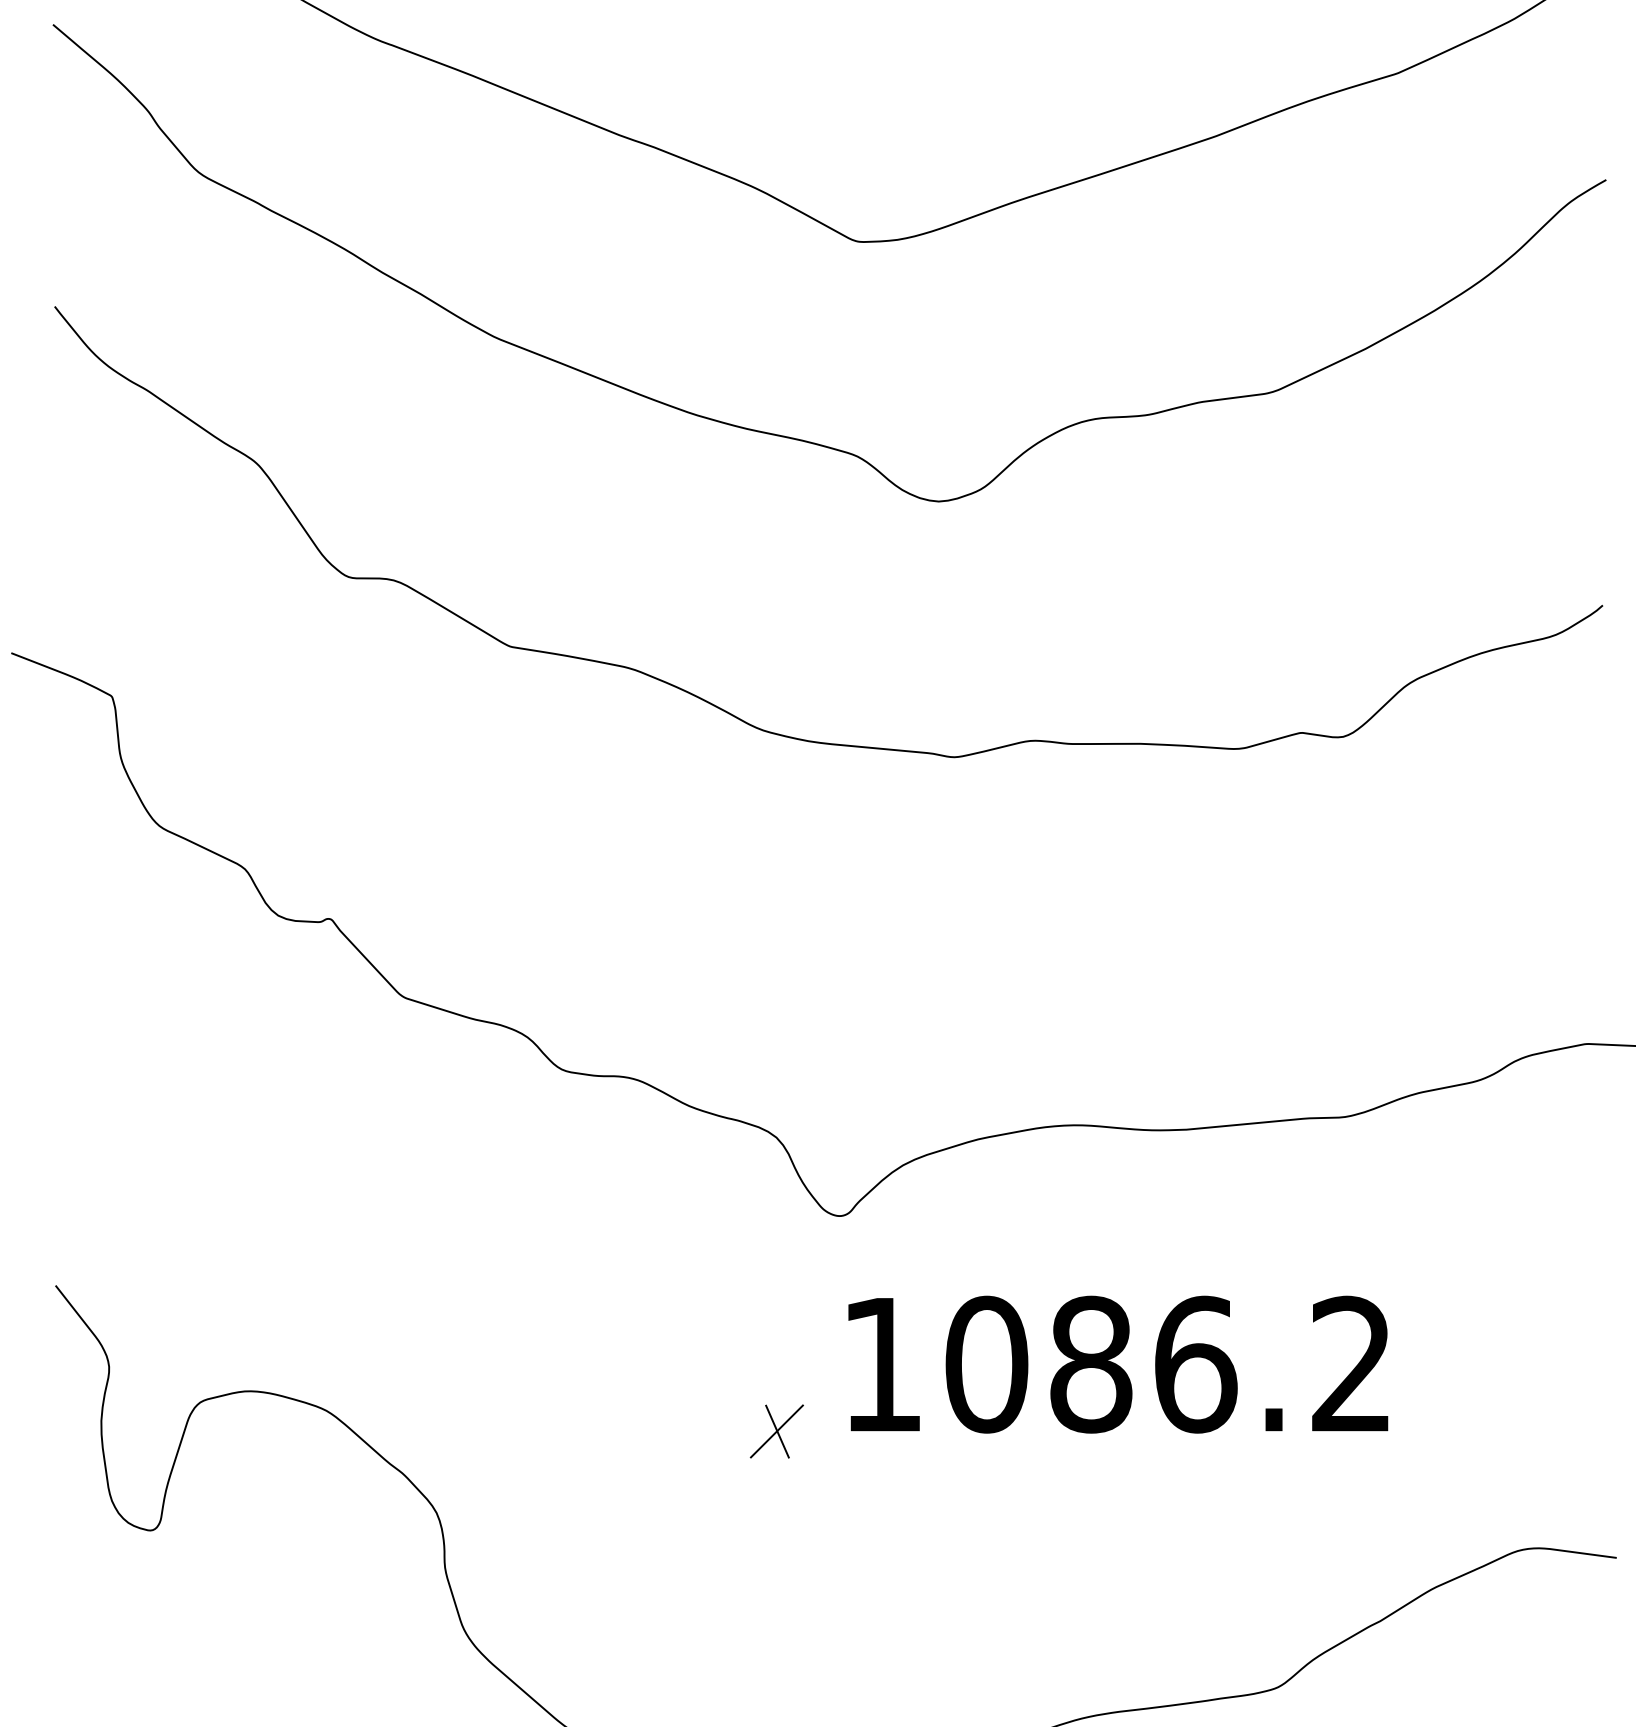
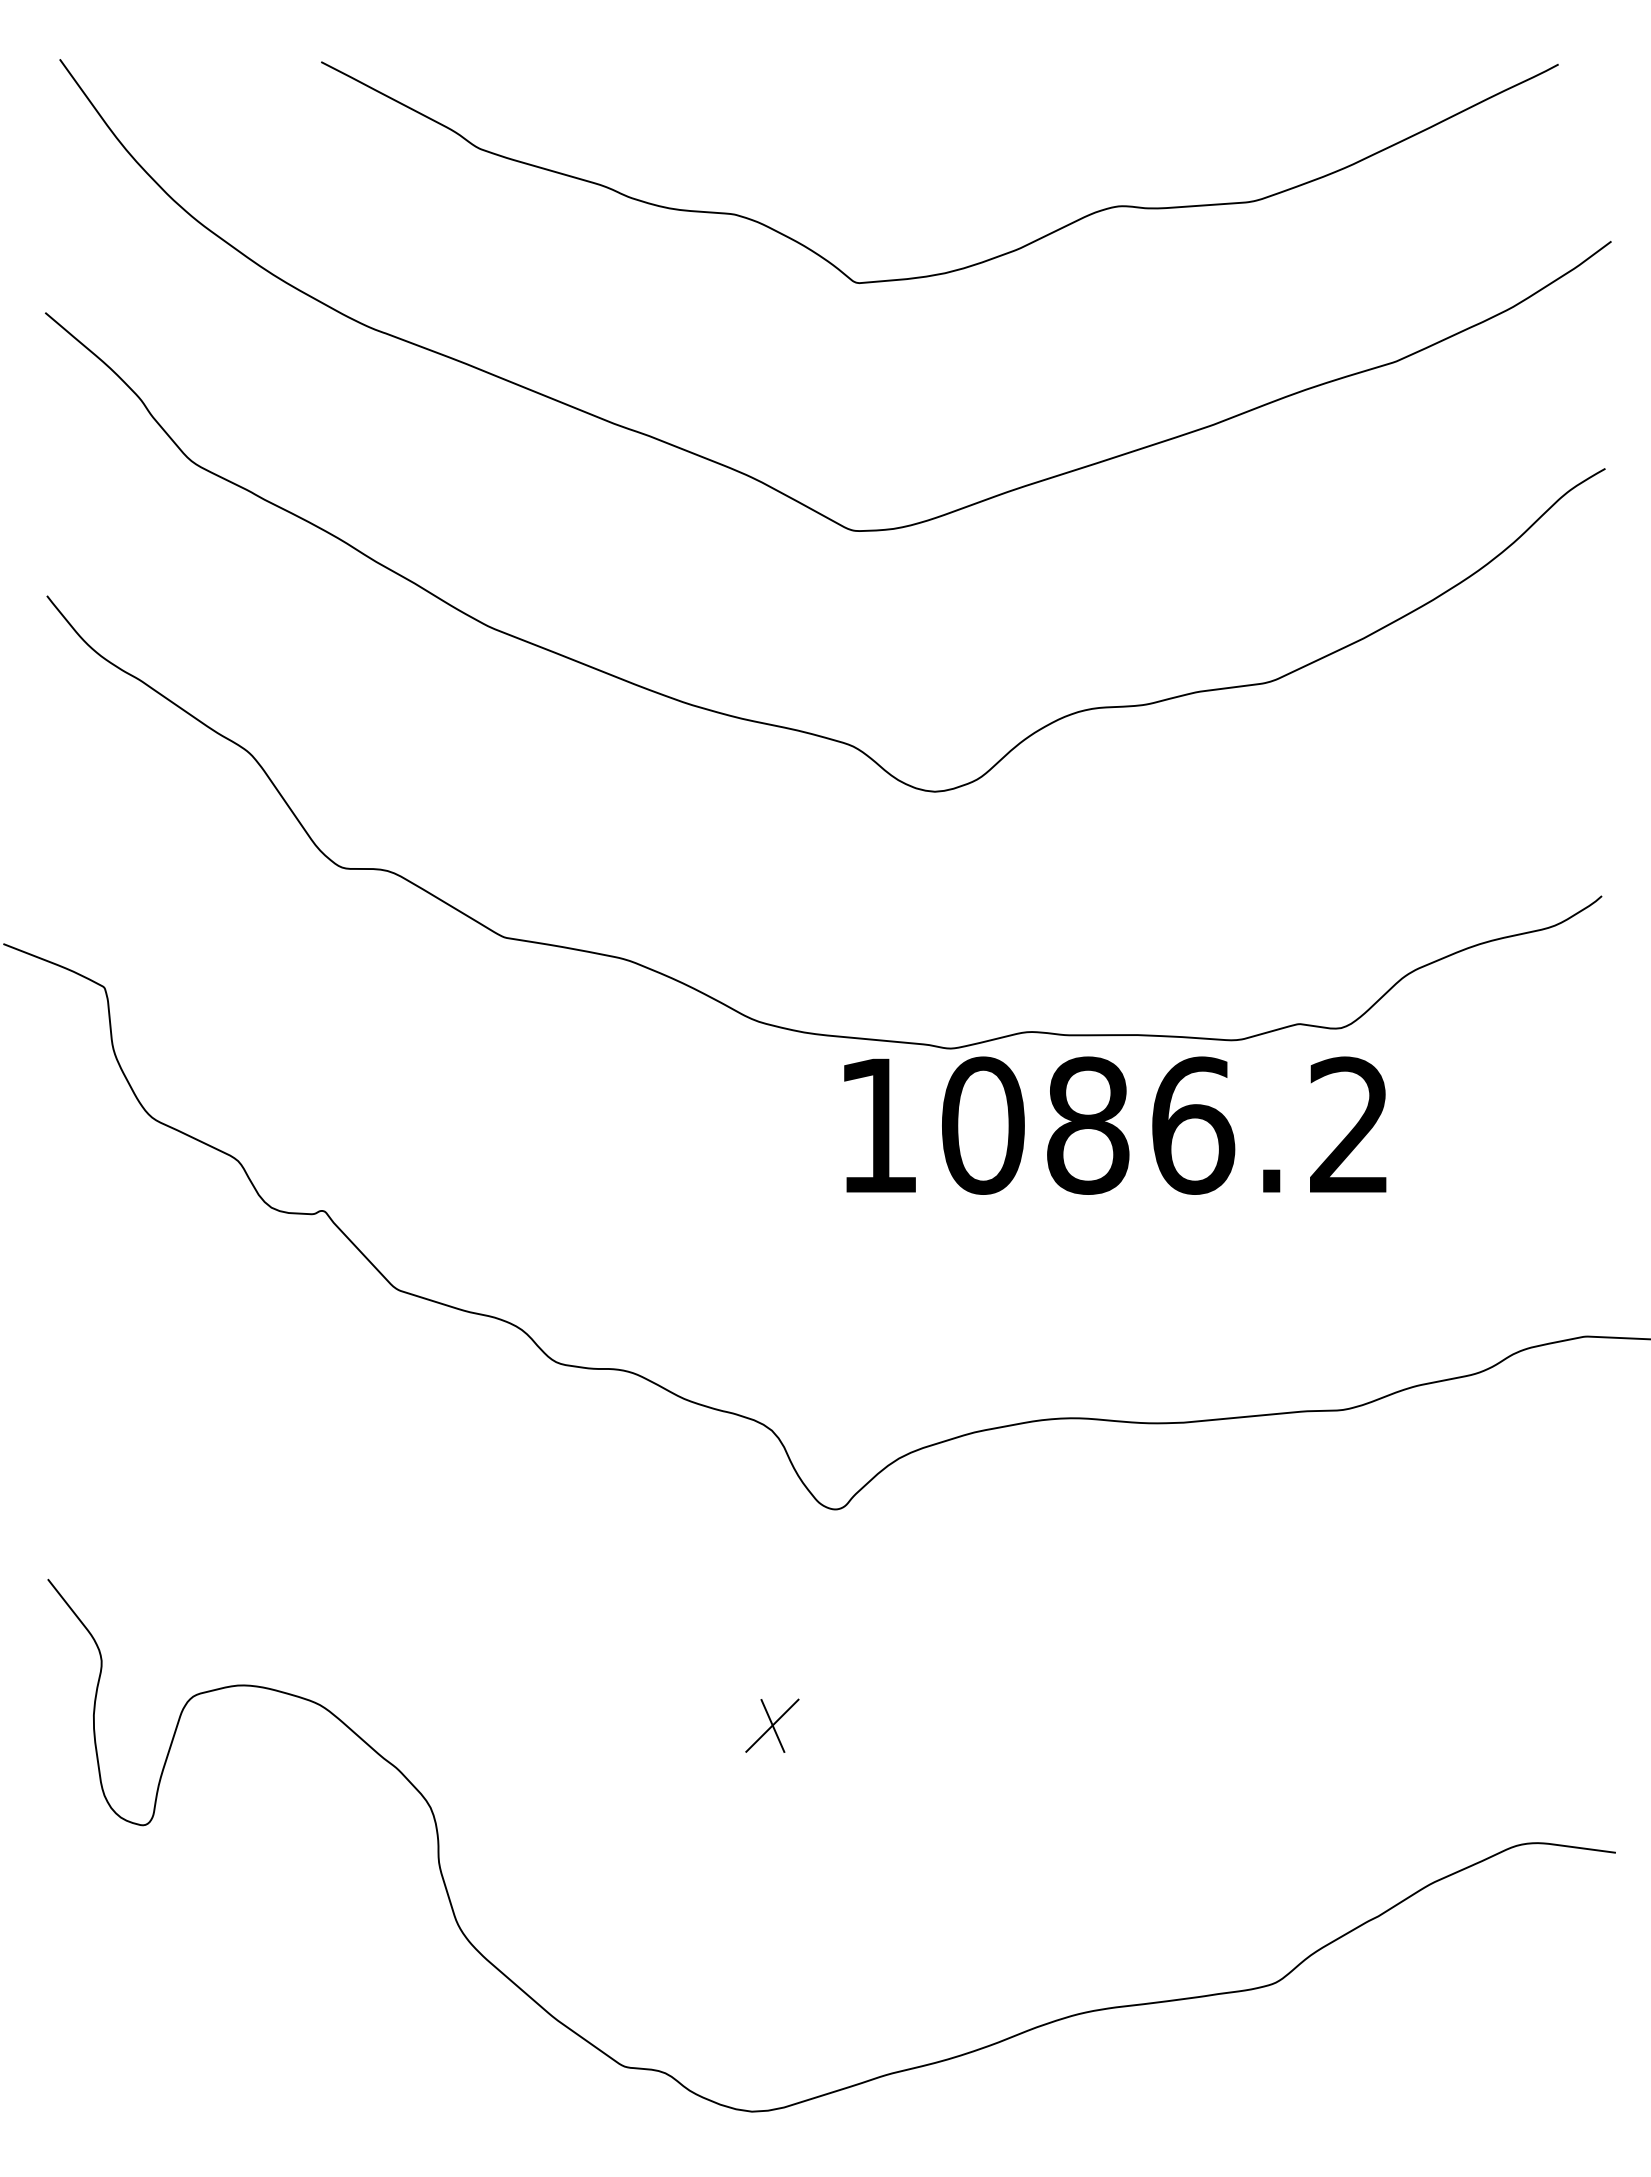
text: (1118, 1364) -> (1115, 1125), moved

